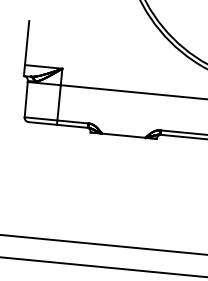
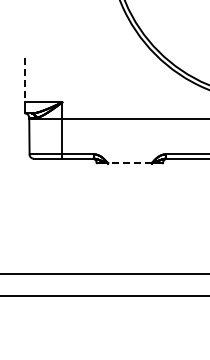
line: (26, 43) -> (24, 80), solid -> dashed
line: (123, 135) -> (129, 163), solid -> dashed

